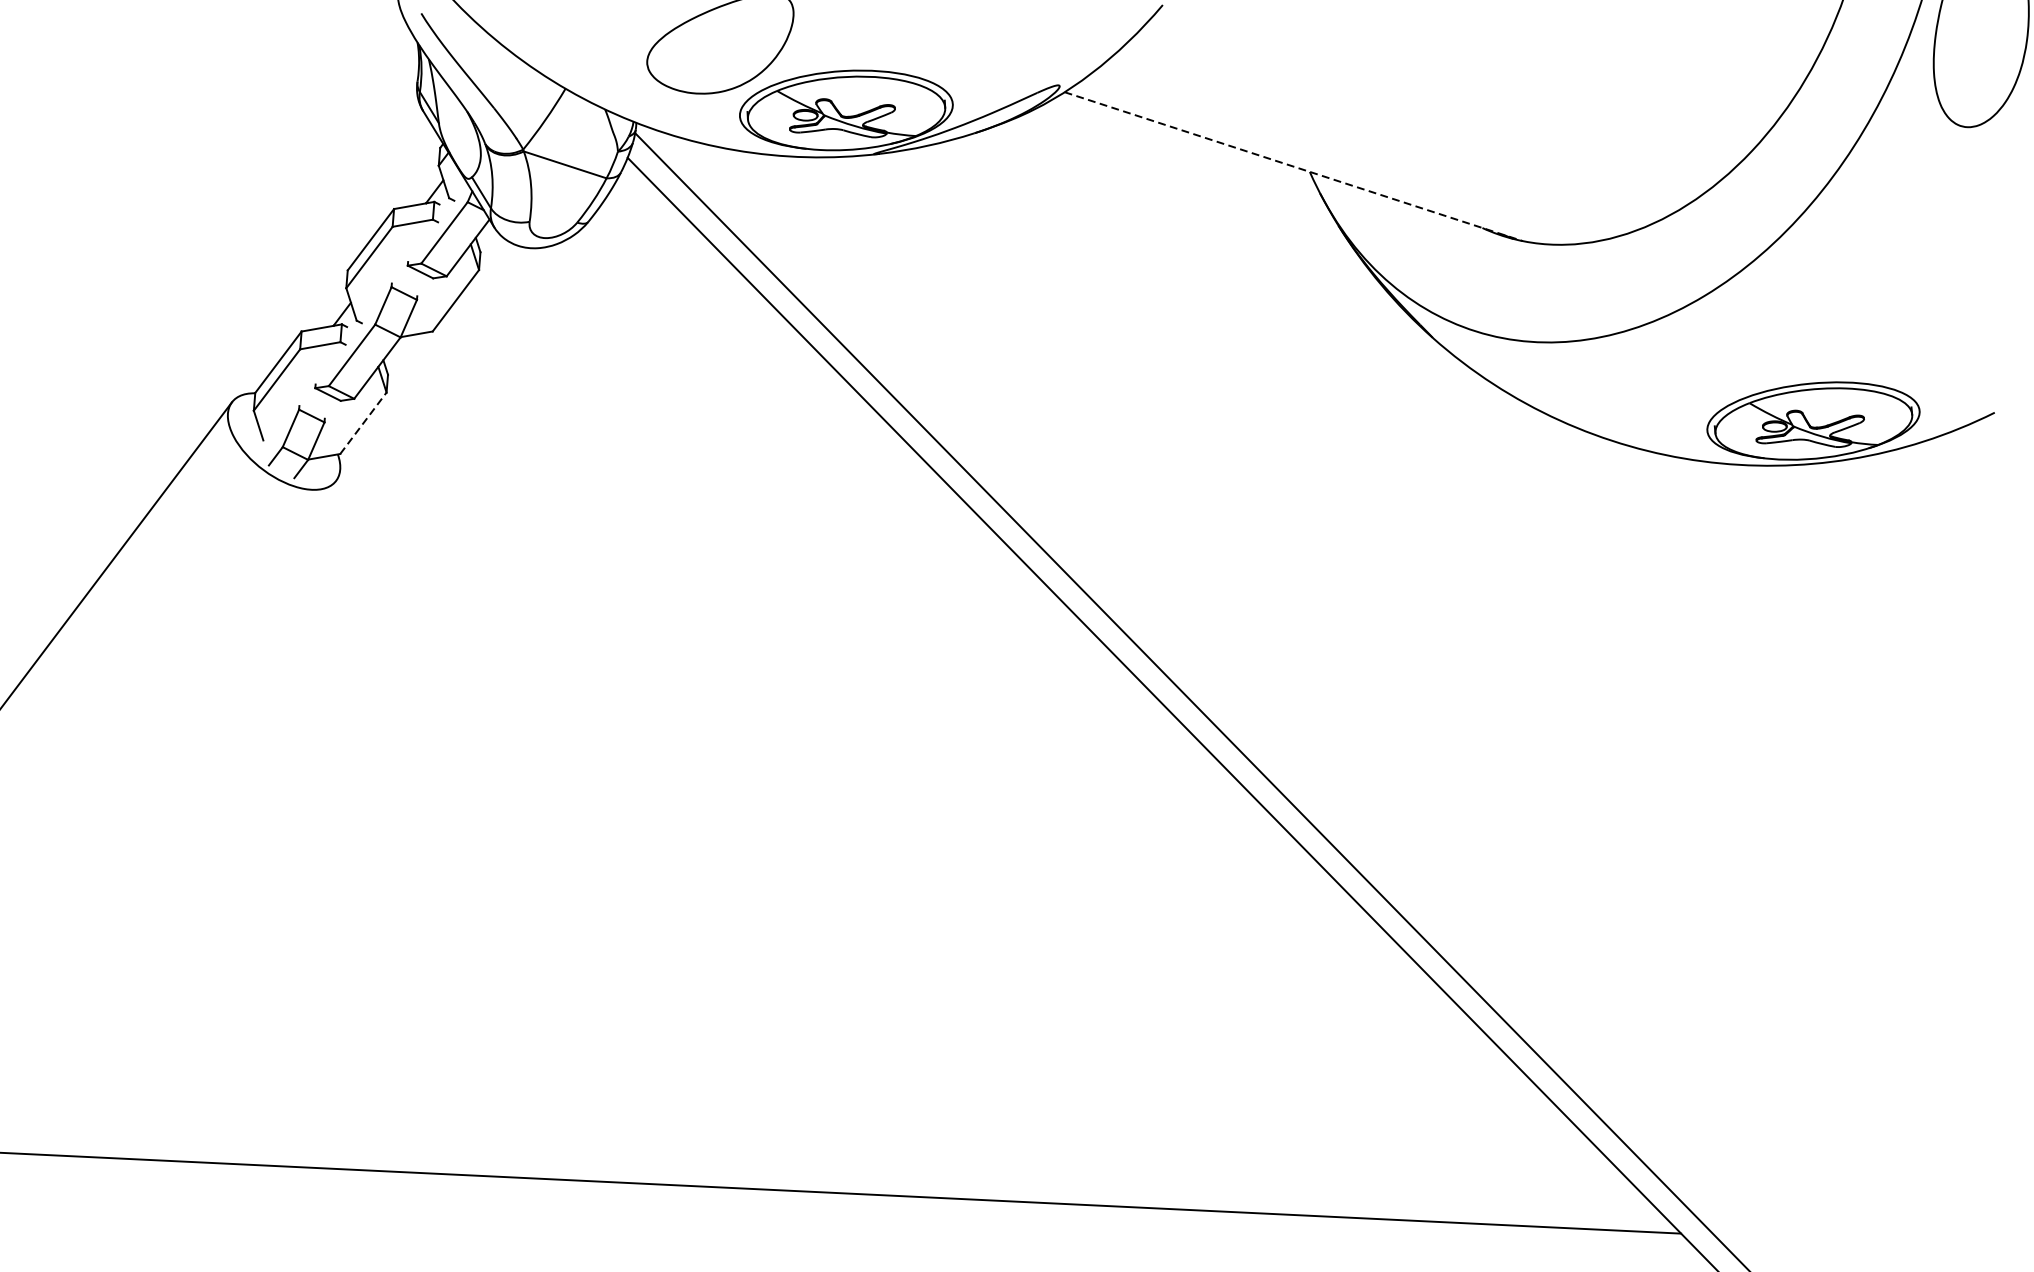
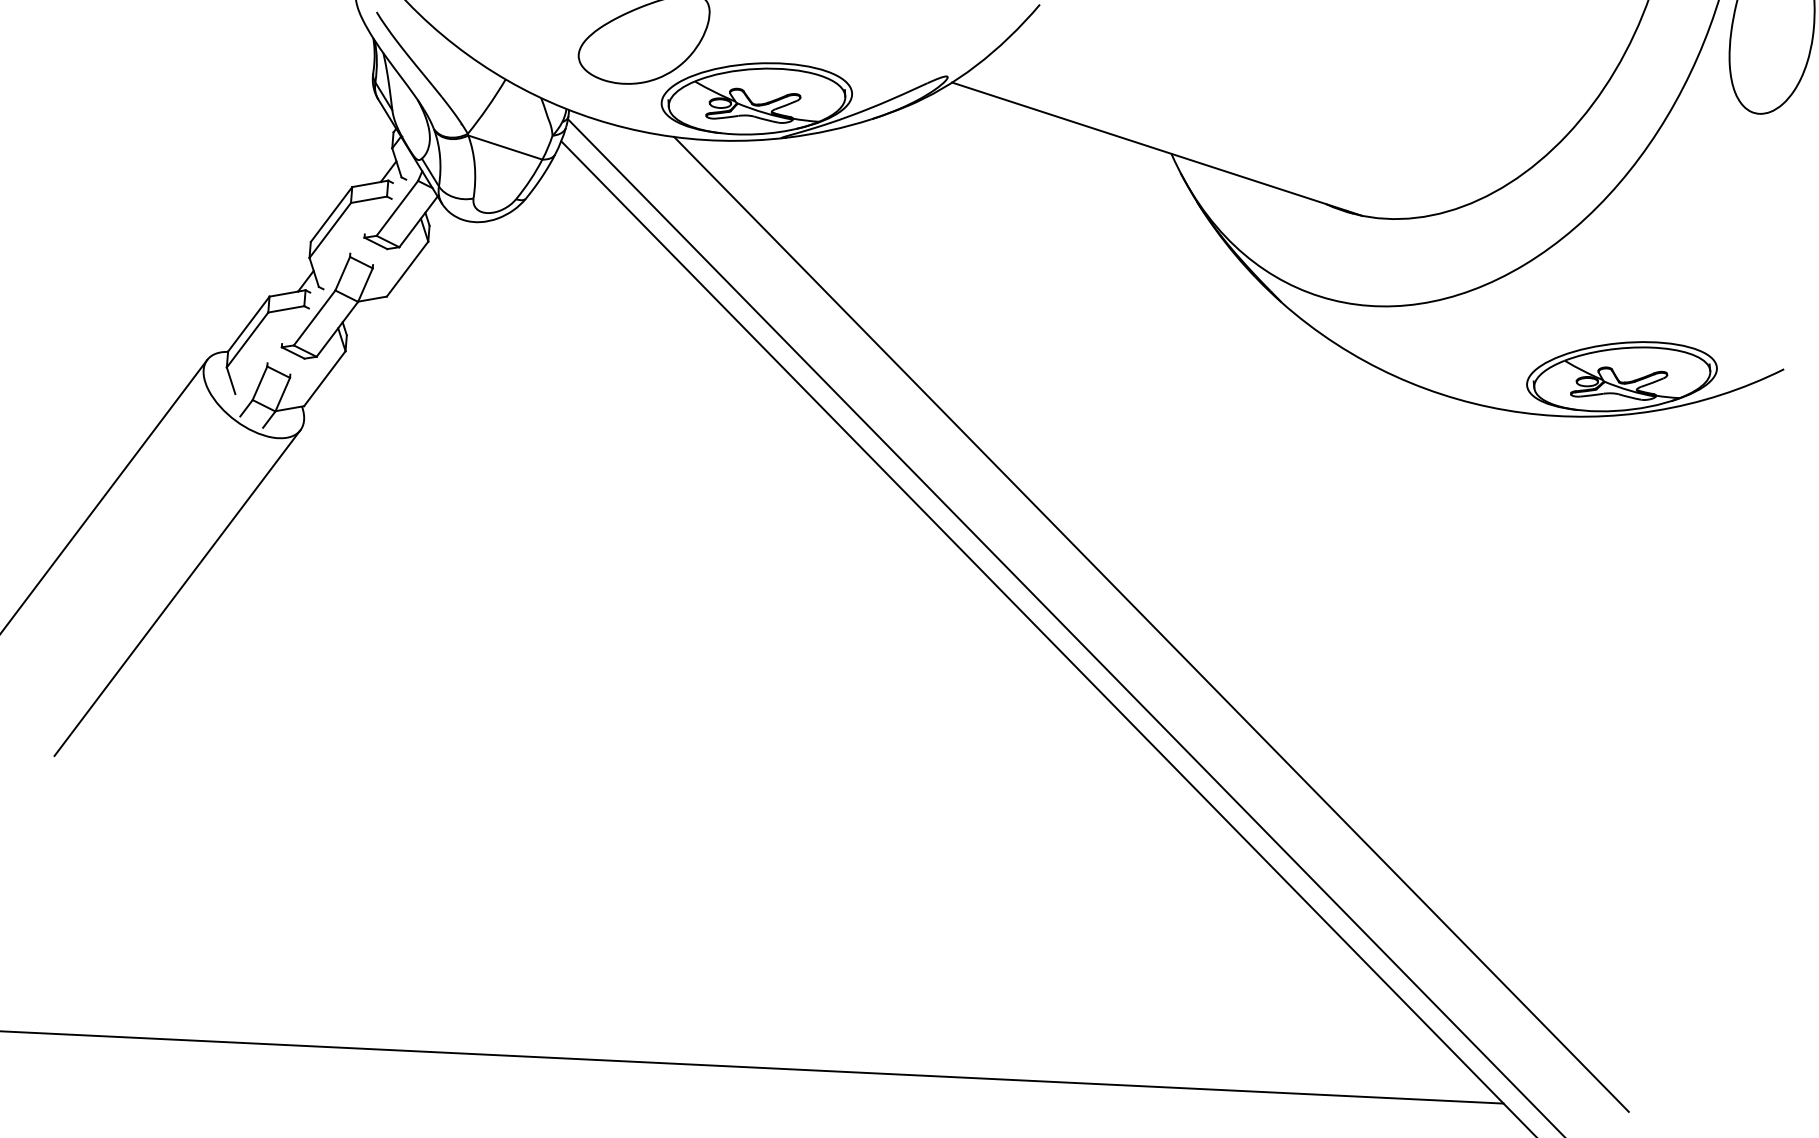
line: (1294, 167) -> (1157, 149), dashed -> solid
line: (364, 423) -> (325, 378), dashed -> solid
line: (198, 662) -> (177, 592), added
line: (1287, 698) -> (1151, 624), added

